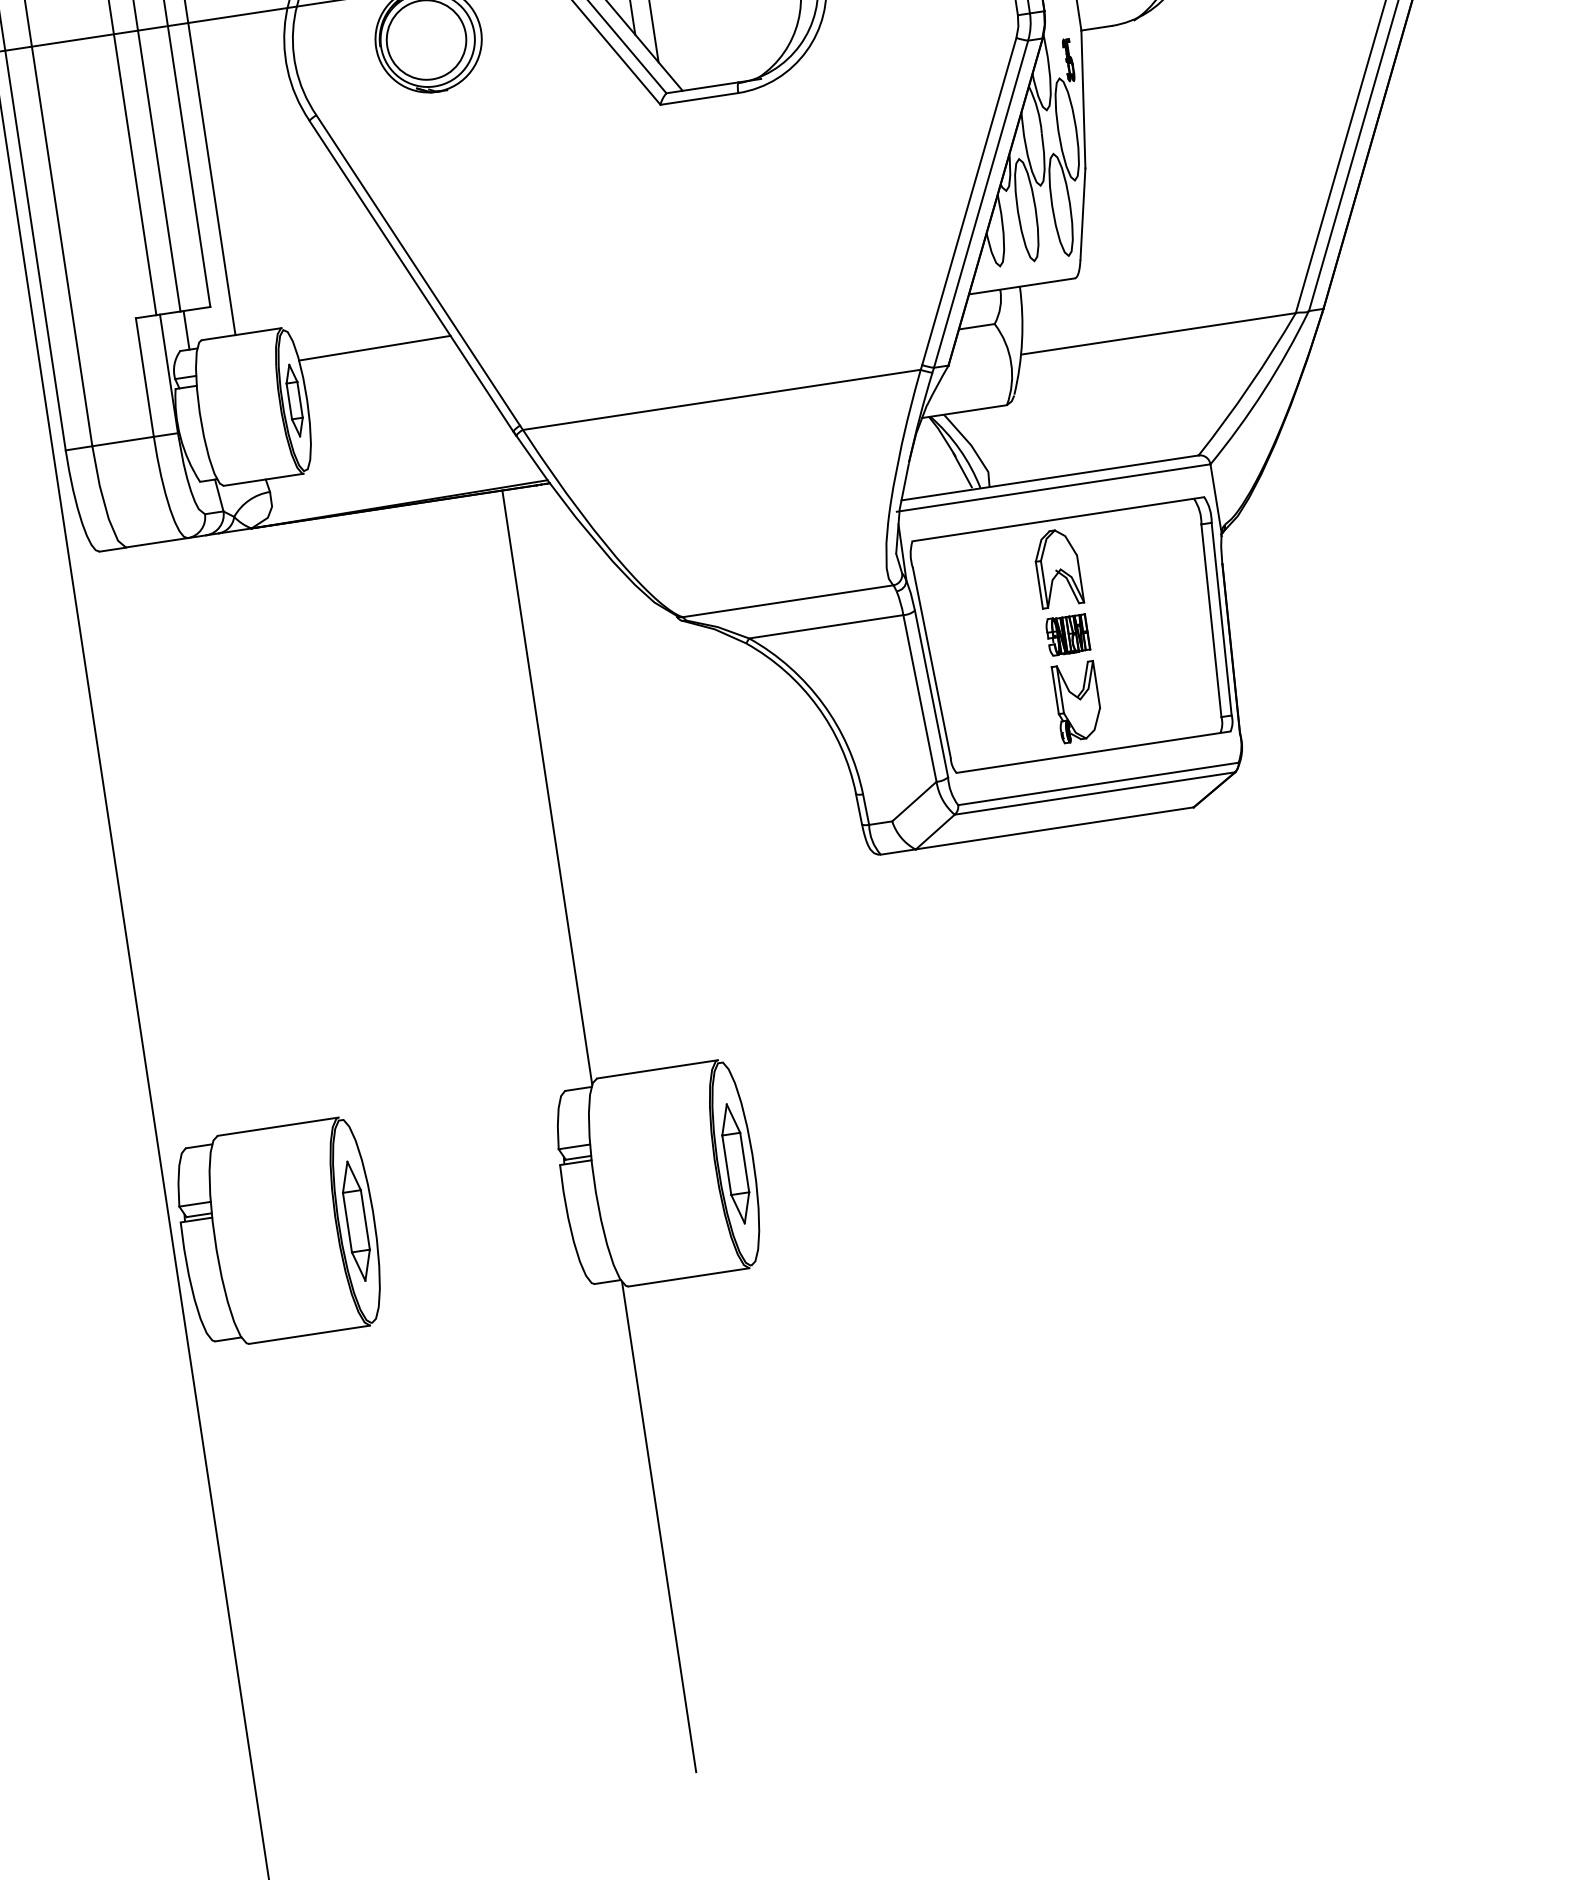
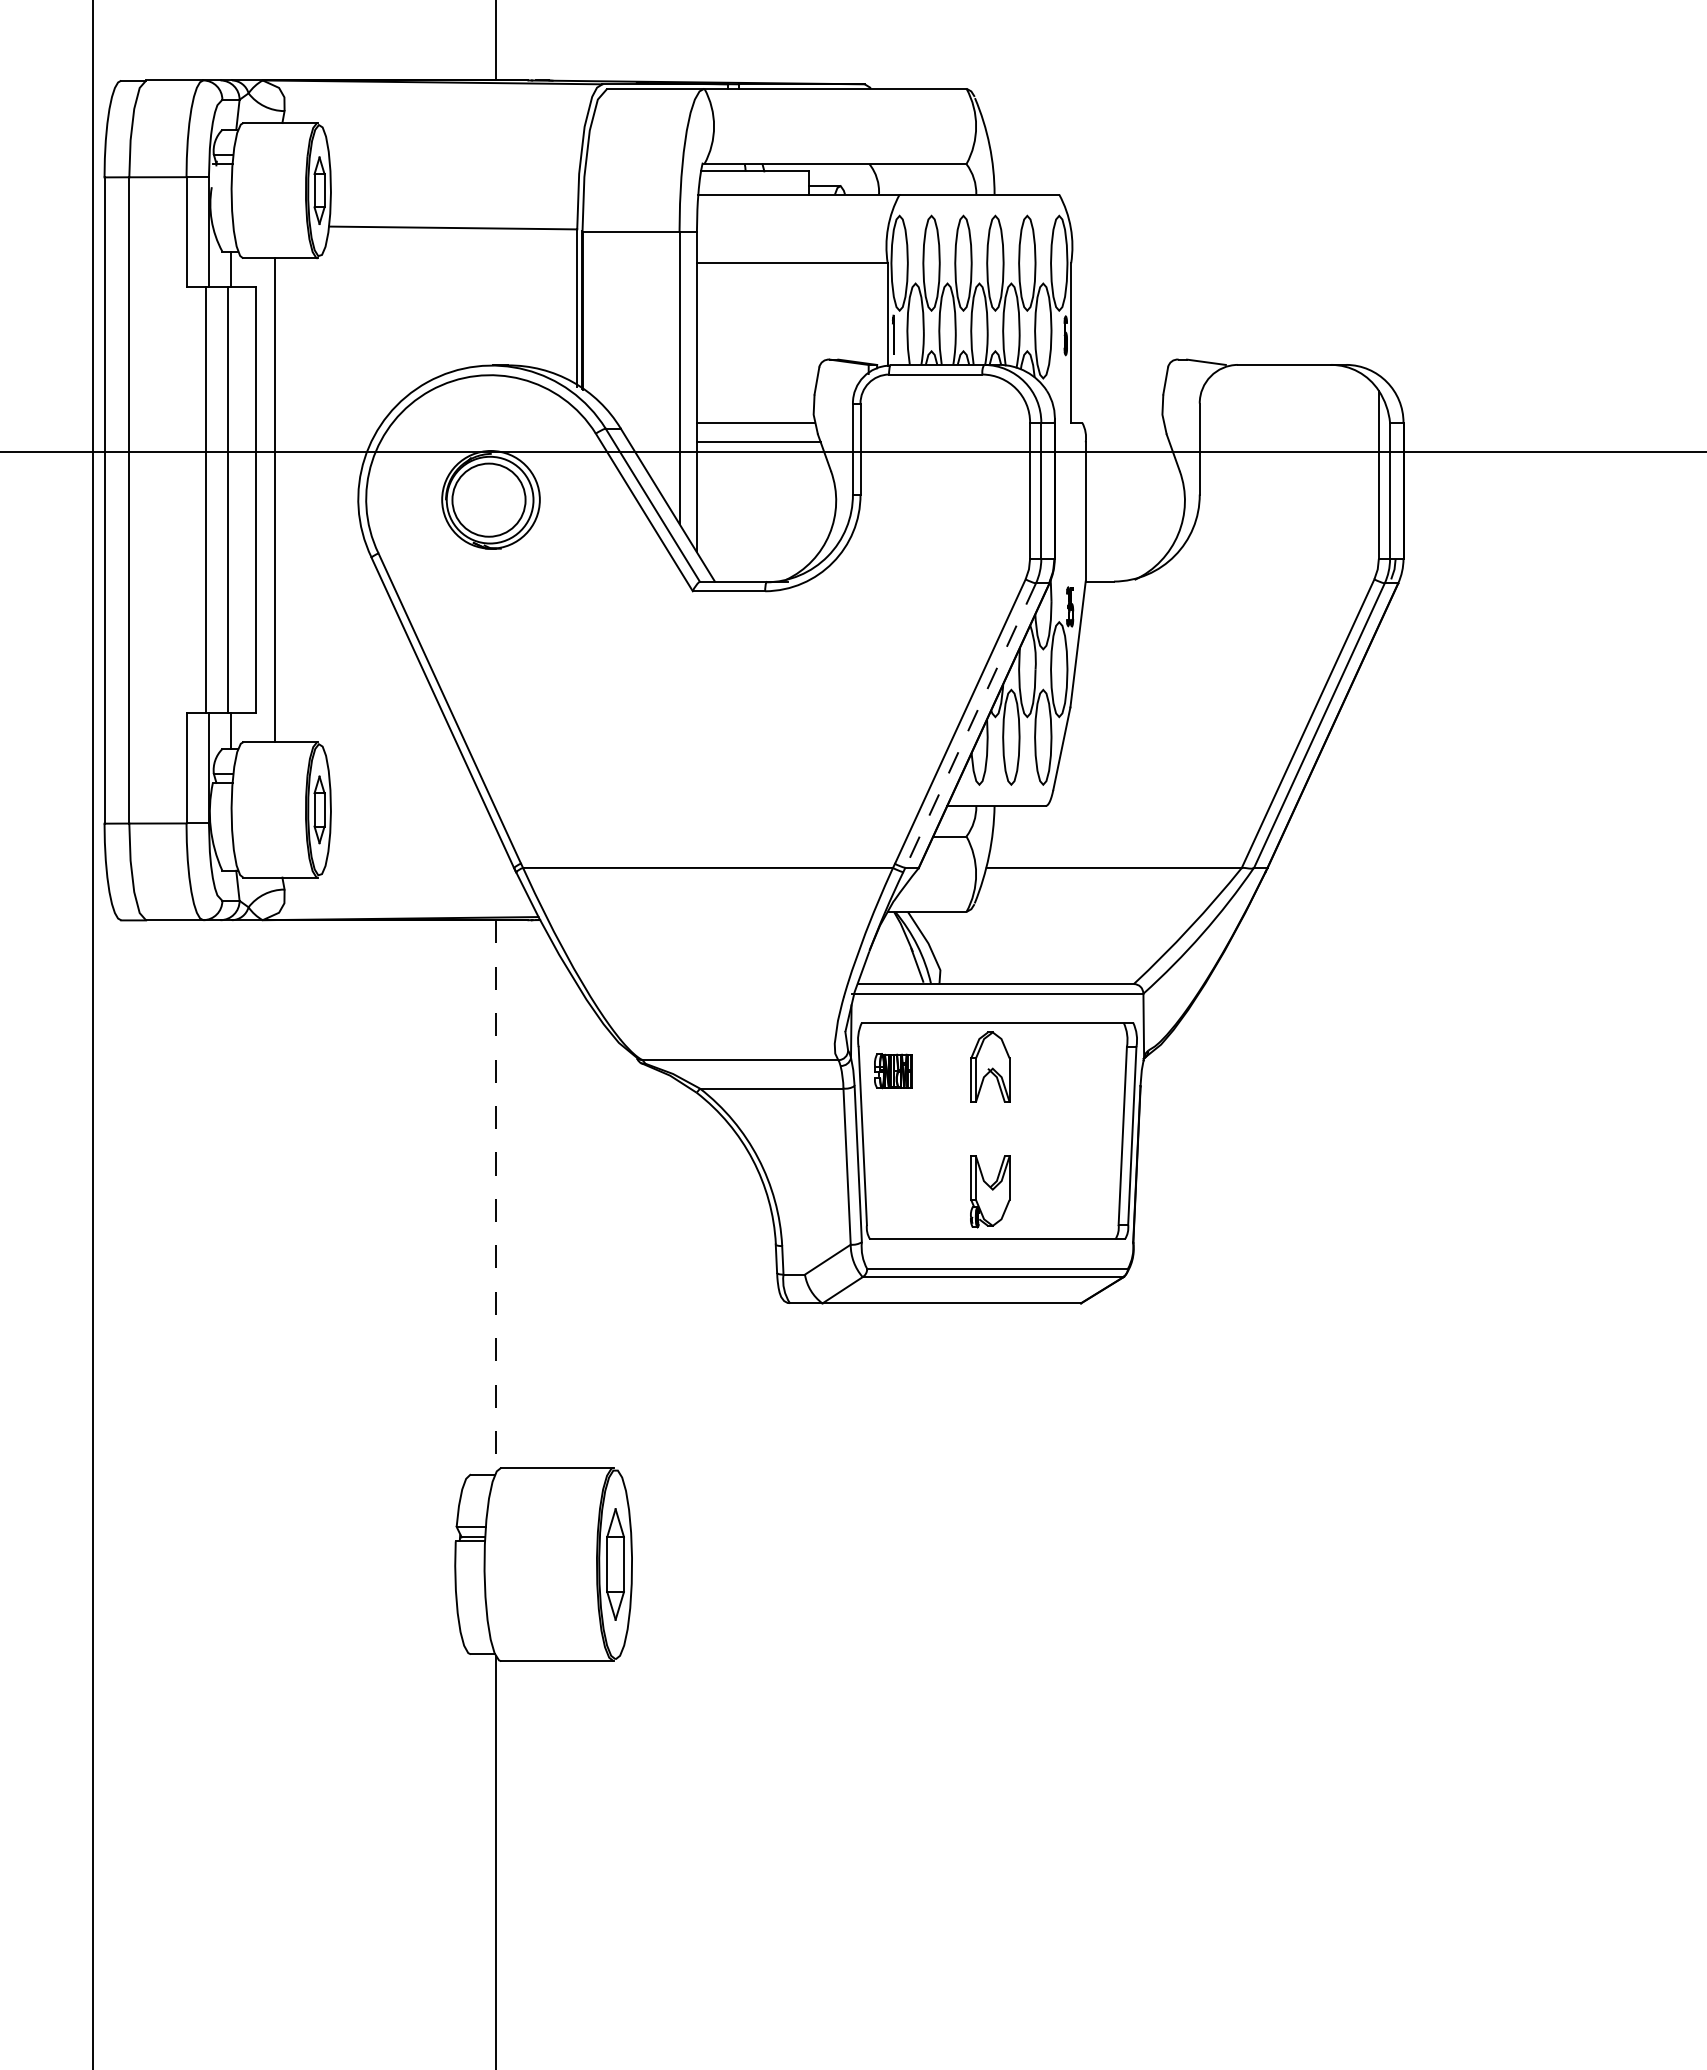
line: (980, 204) -> (970, 725), solid -> dashed
line: (374, 348) -> (399, 773), removed
part: (1068, 635) -> (893, 1071), moved
line: (547, 787) -> (496, 1196), solid -> dashed
part: (278, 1233) -> (190, 1564), removed

